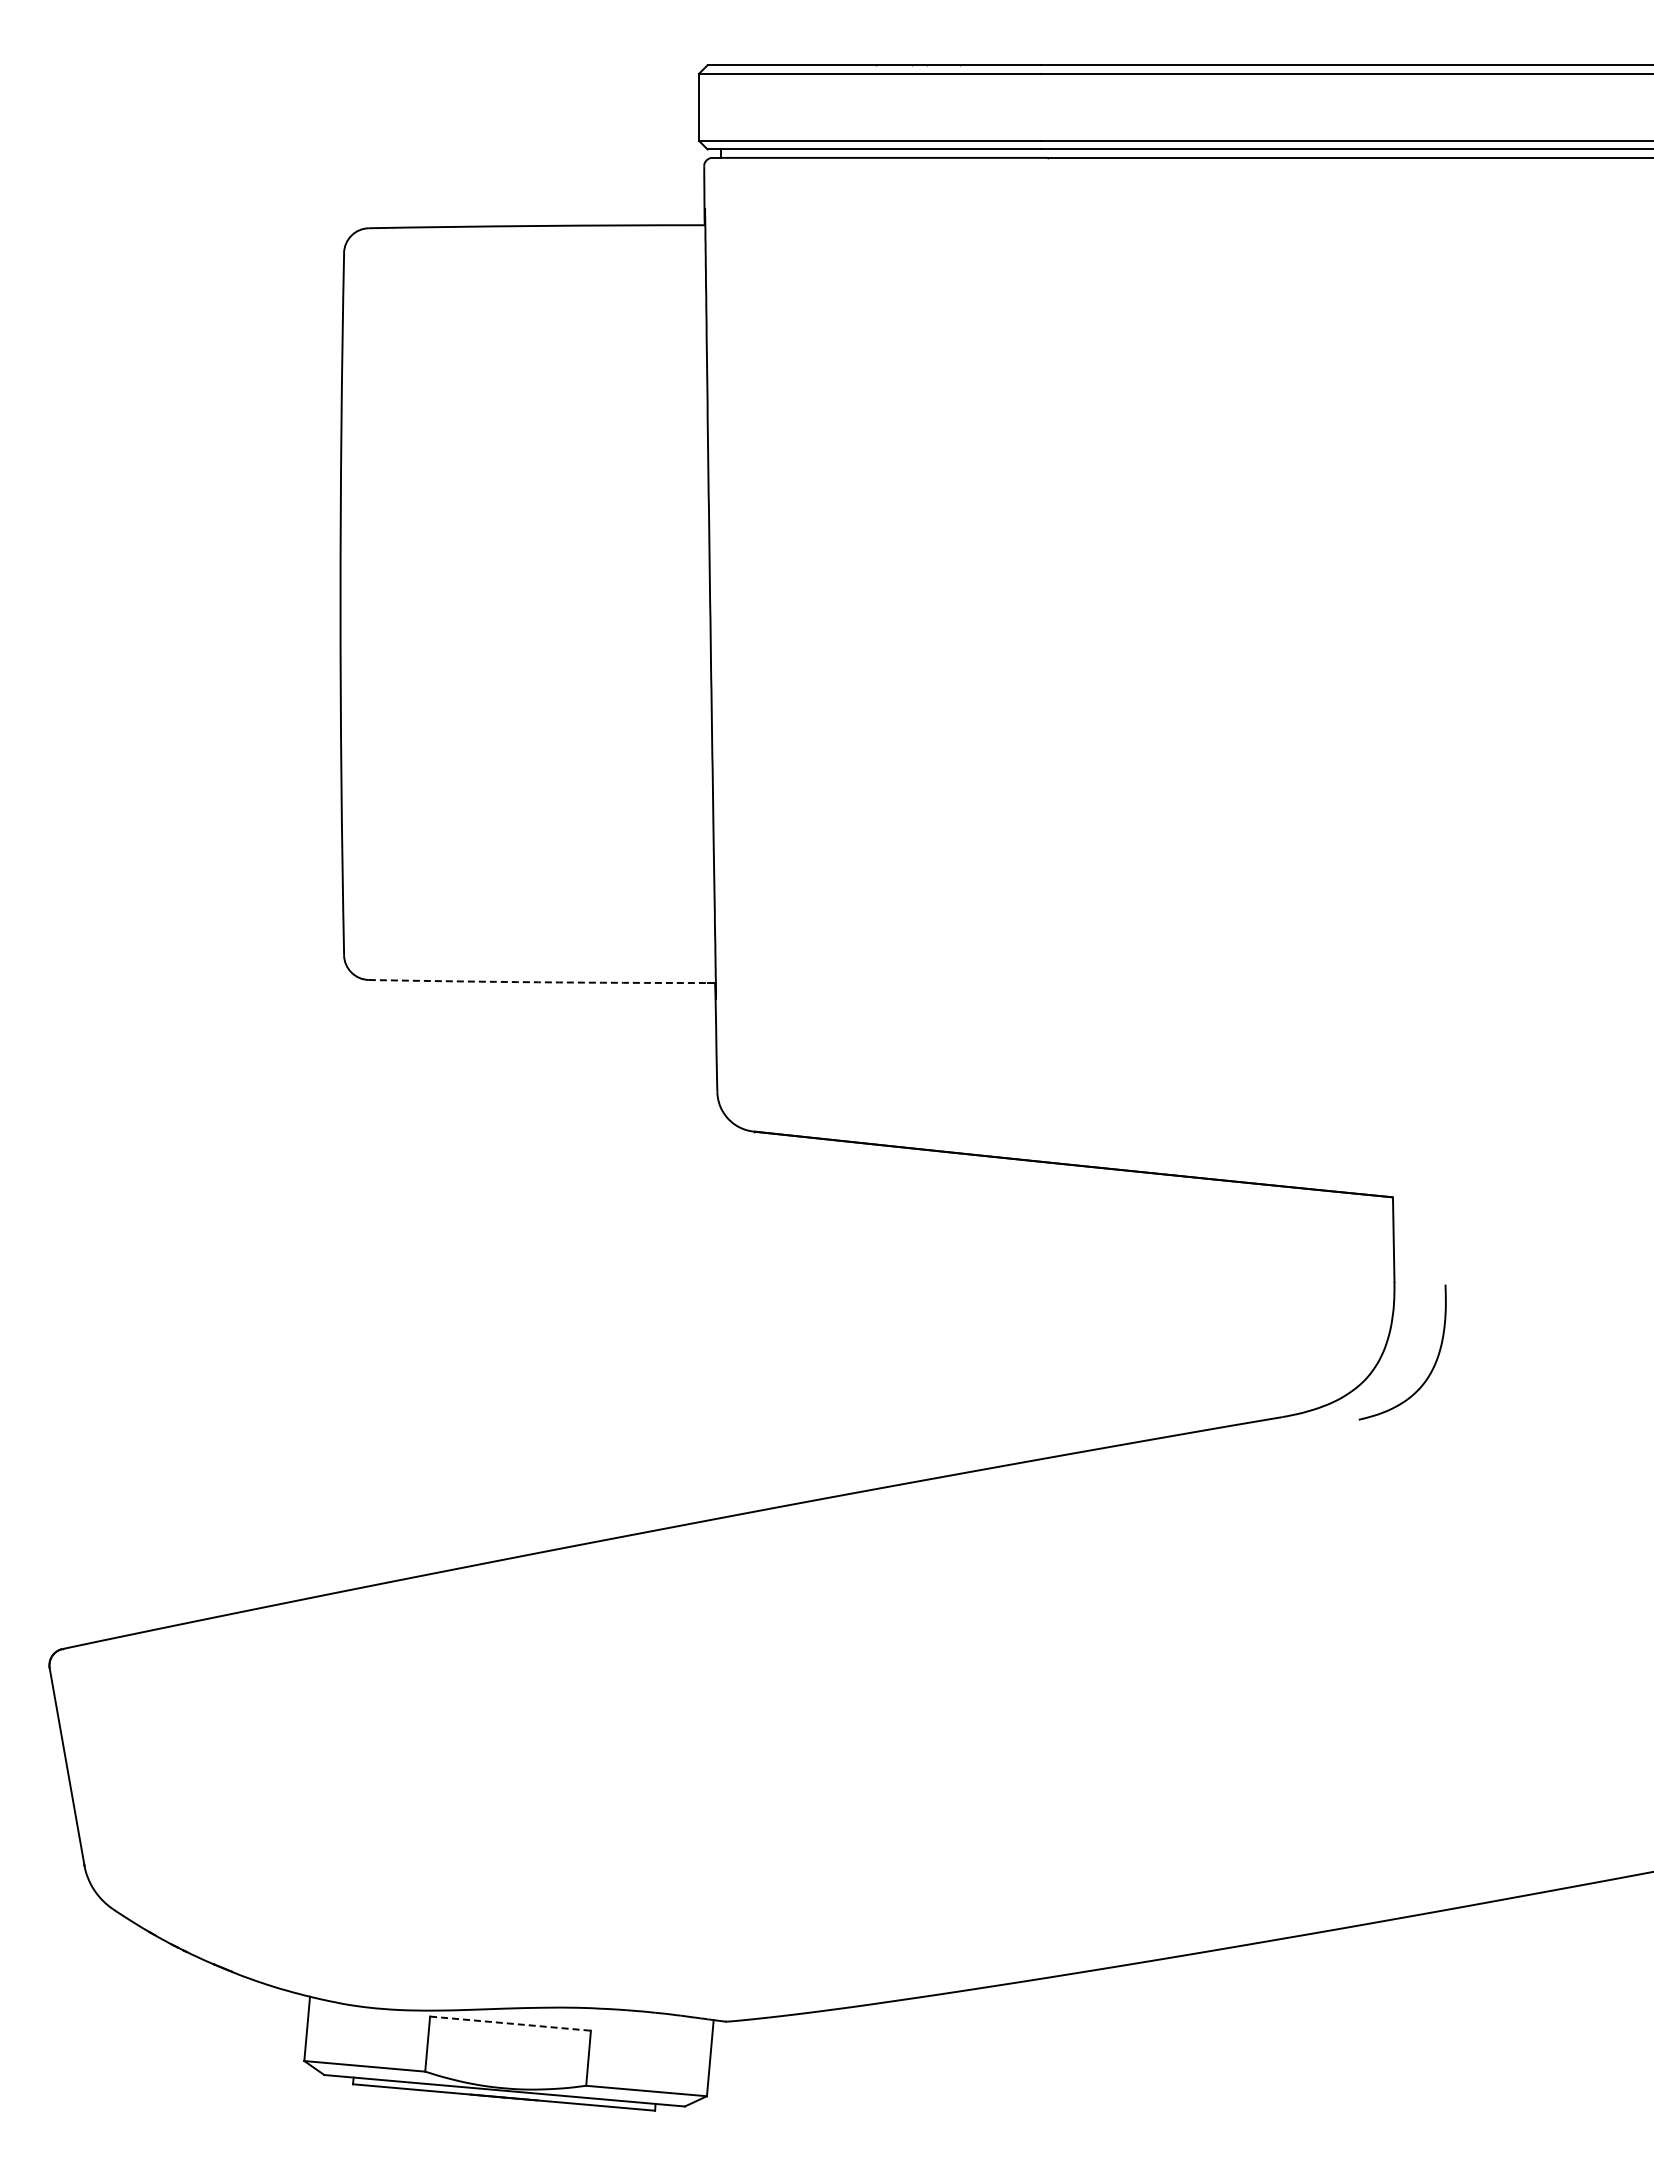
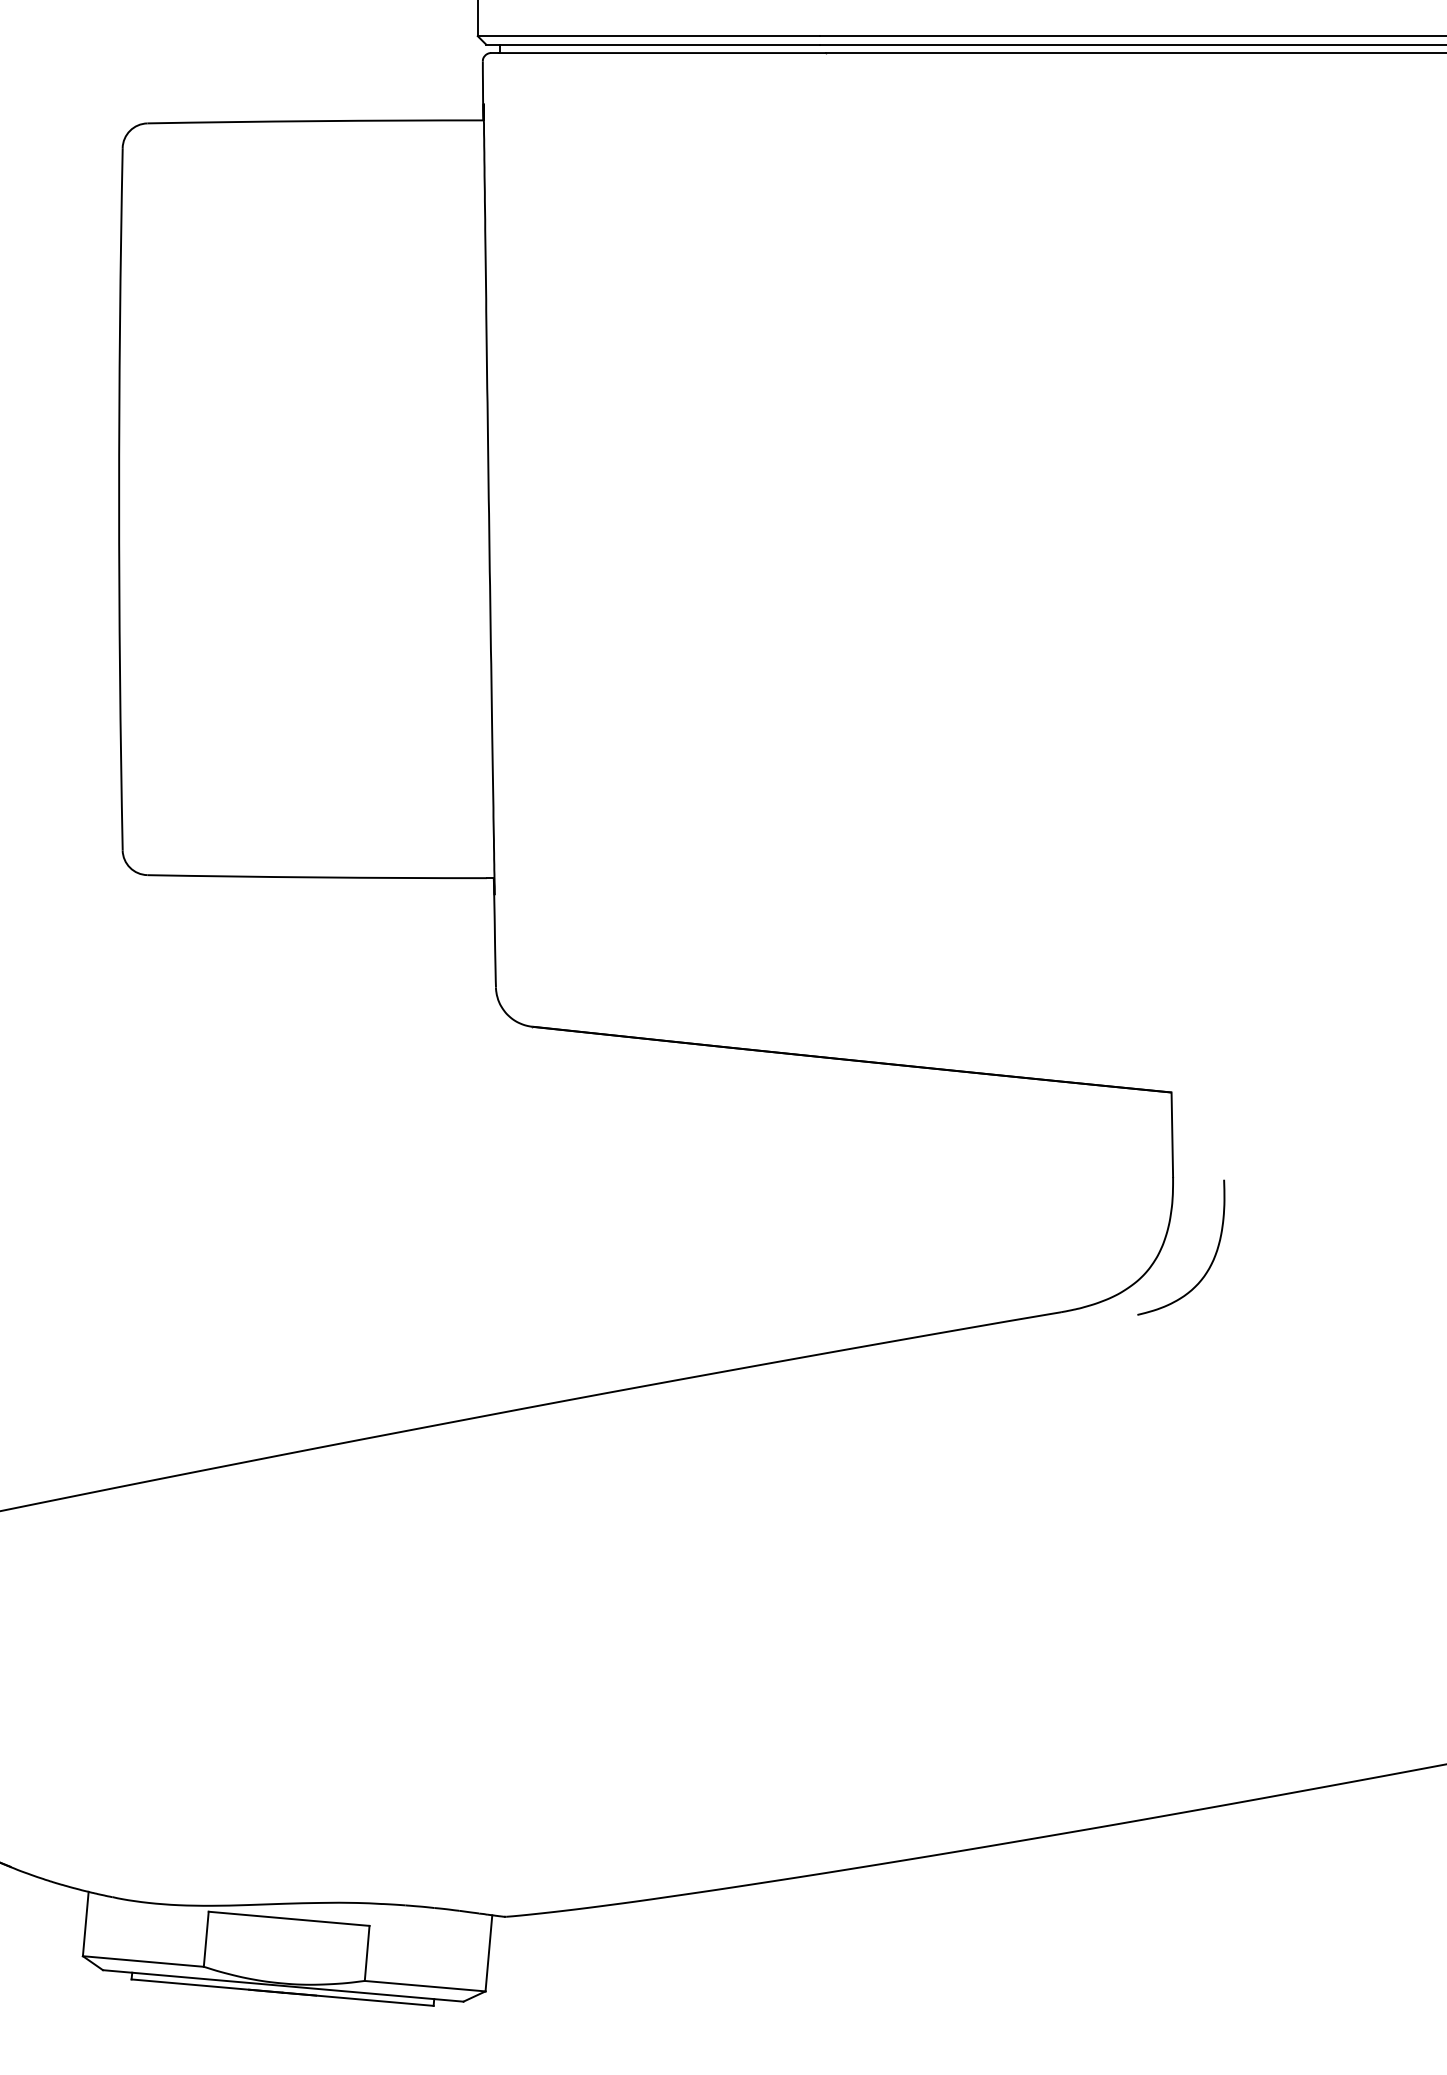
arc: (538, 982) -> (317, 877), dashed -> solid
line: (510, 2023) -> (289, 1918), dashed -> solid

